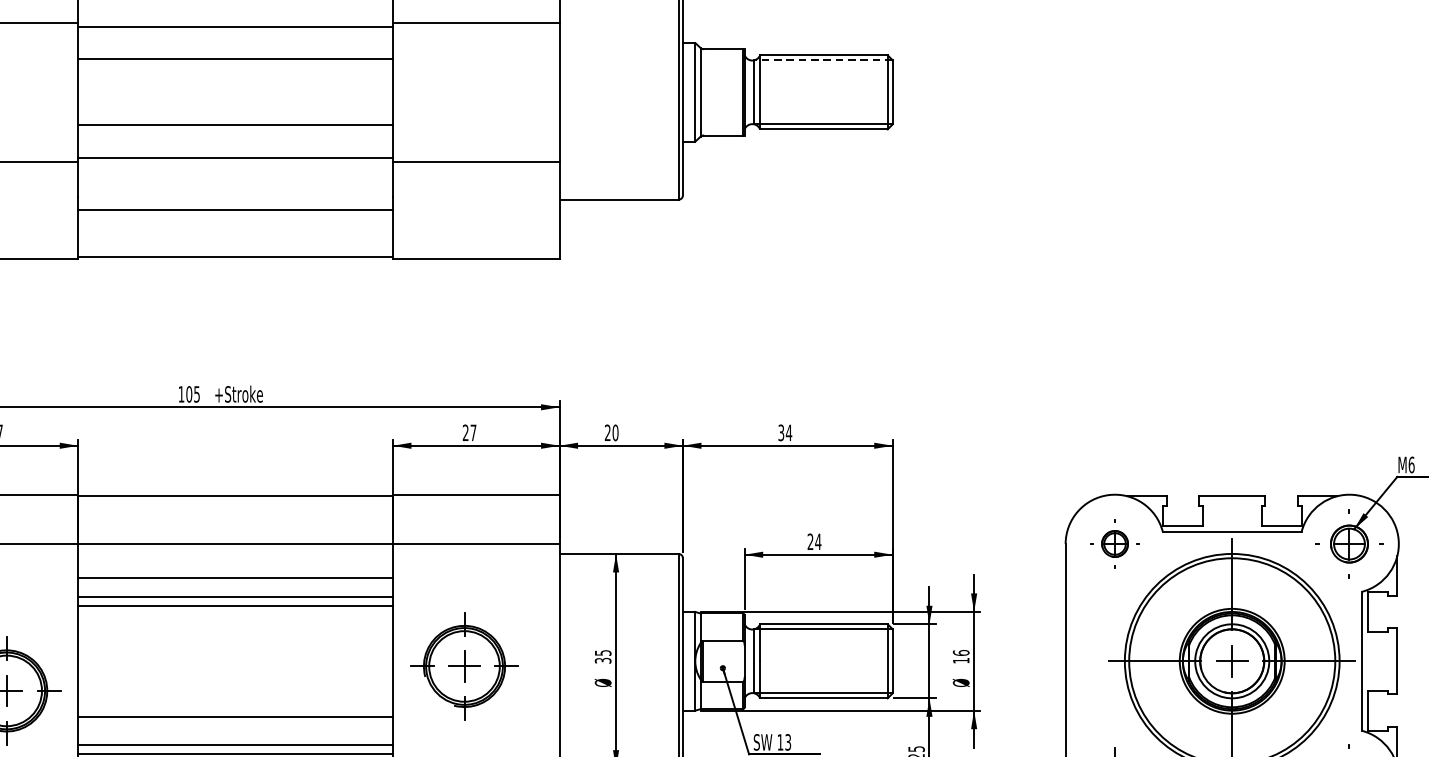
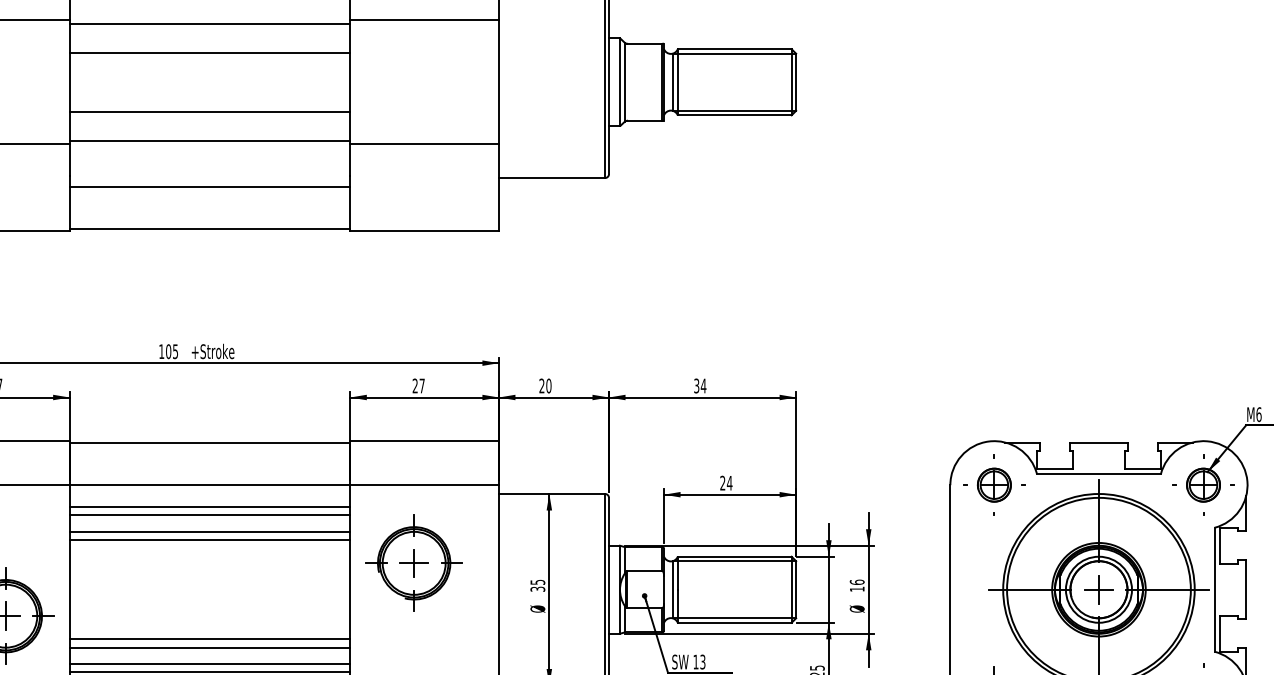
line: (823, 60) -> (734, 53), dashed -> solid
part: (1115, 543) -> (994, 484), size x1.43
line: (235, 569) -> (209, 507), added
part: (463, 665) -> (413, 562), moved
line: (235, 726) -> (209, 647), added

